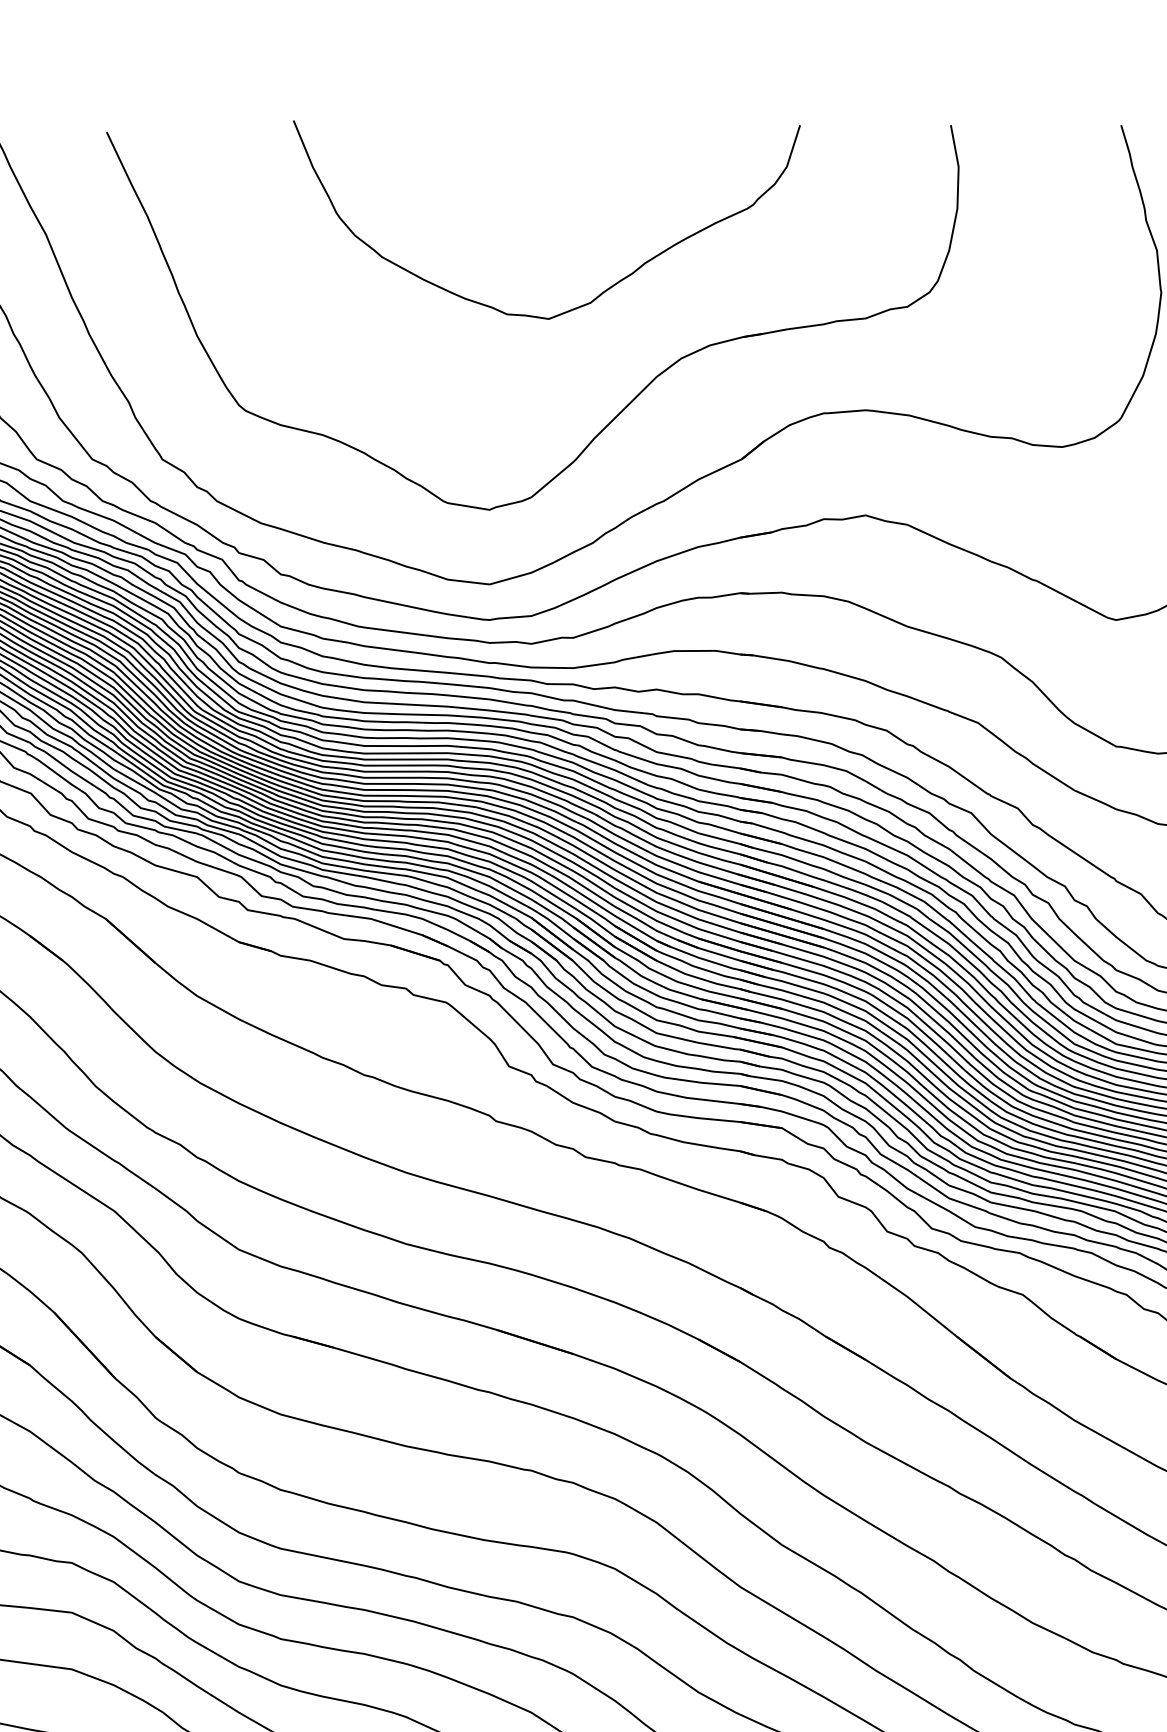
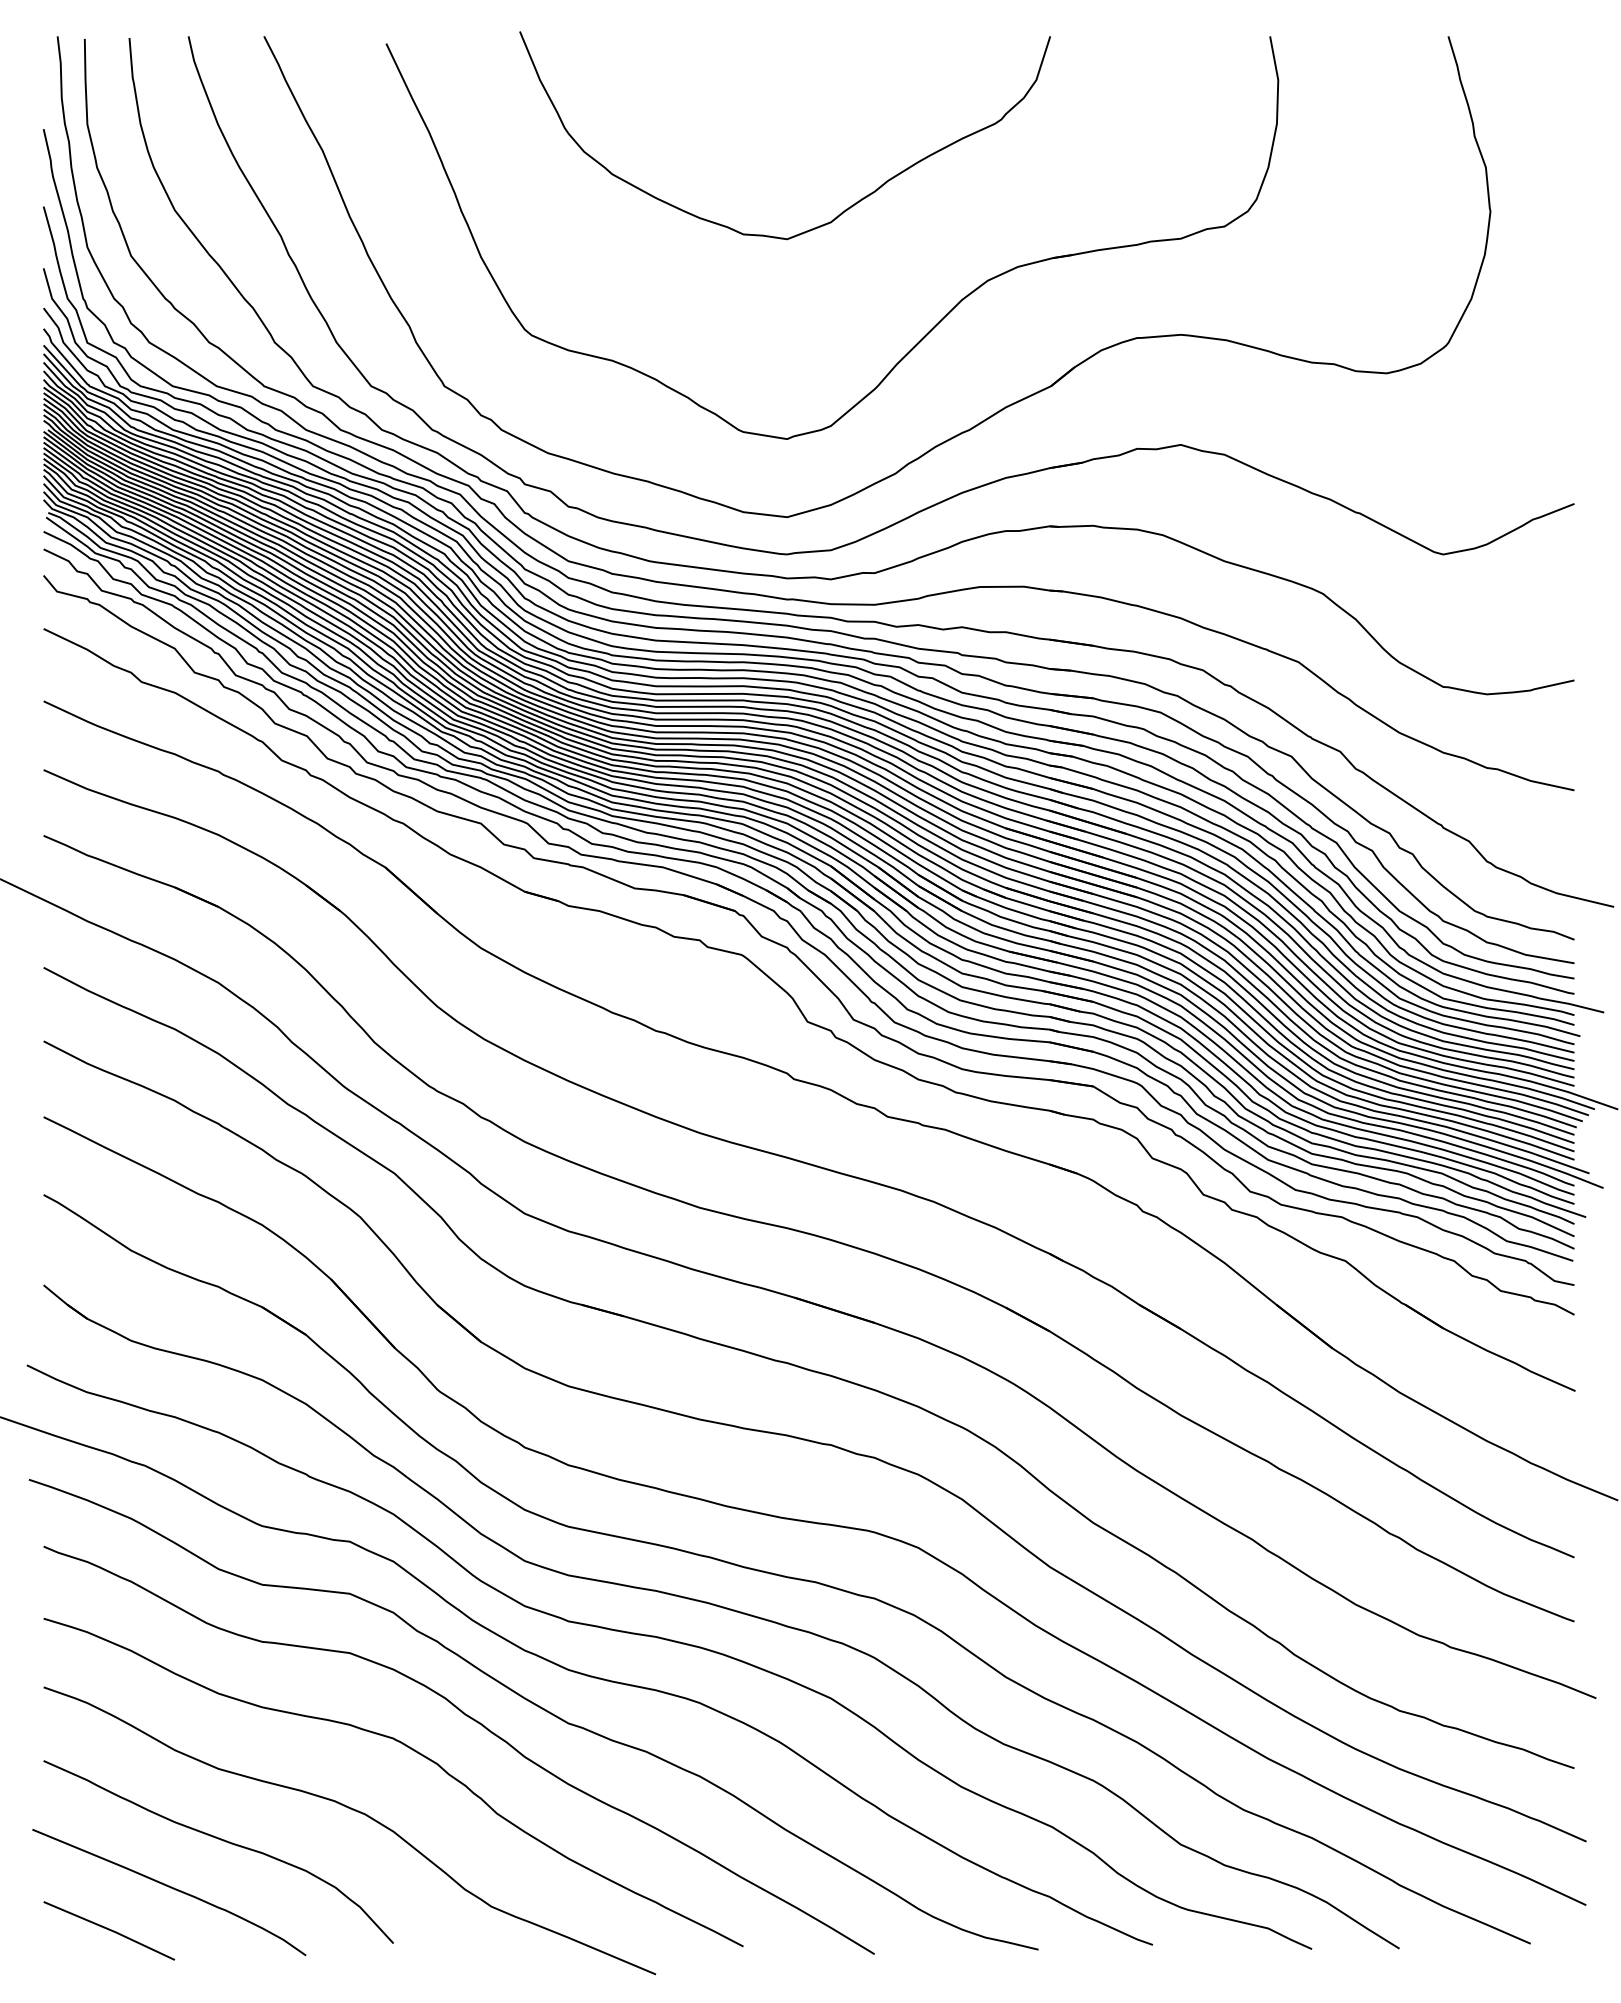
curve: (601, 292) -> (842, 211), moved

